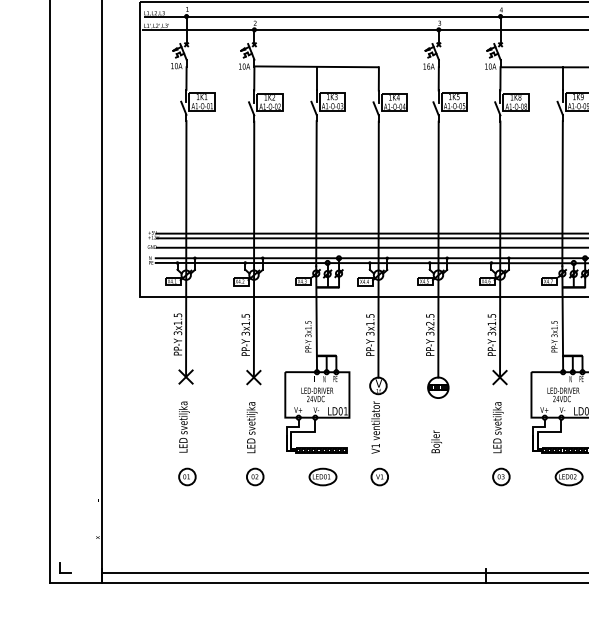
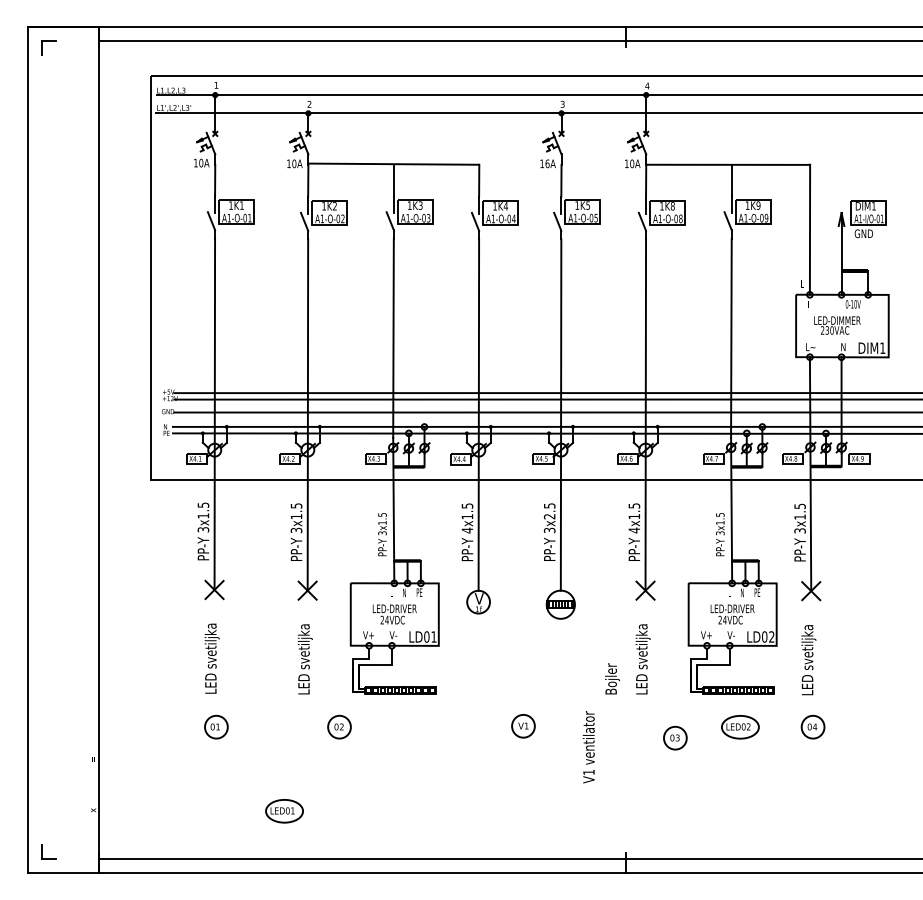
text: (370, 333) -> (467, 530), 3x1.5 -> 4x1.5
text: (491, 333) -> (634, 530), 3x1.5 -> 4x1.5
text: (375, 427) -> (588, 747), moved
text: (436, 441) -> (612, 678), moved
part: (255, 476) -> (339, 726), moved
part: (501, 476) -> (675, 737), moved
part: (322, 477) -> (284, 811), moved
part: (379, 477) -> (523, 726), moved

